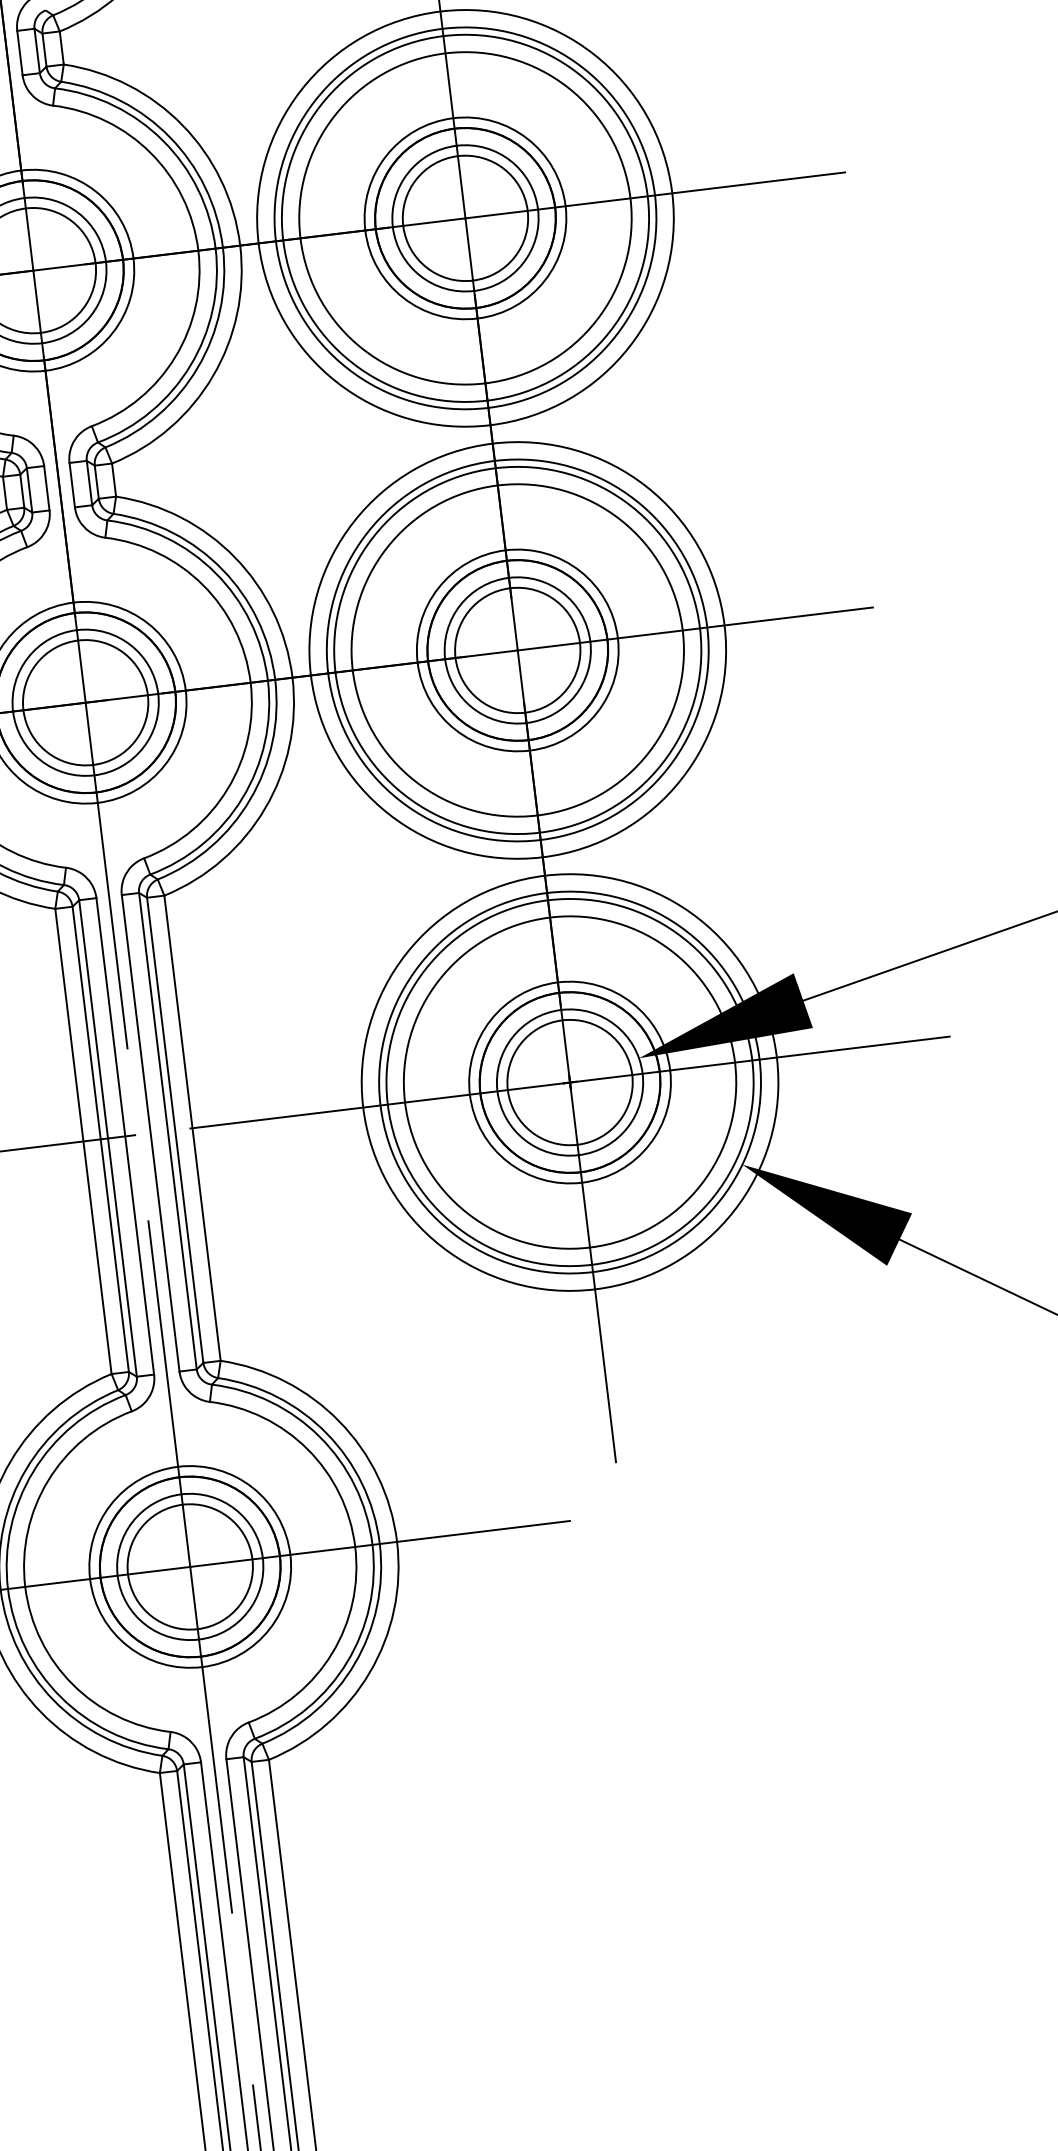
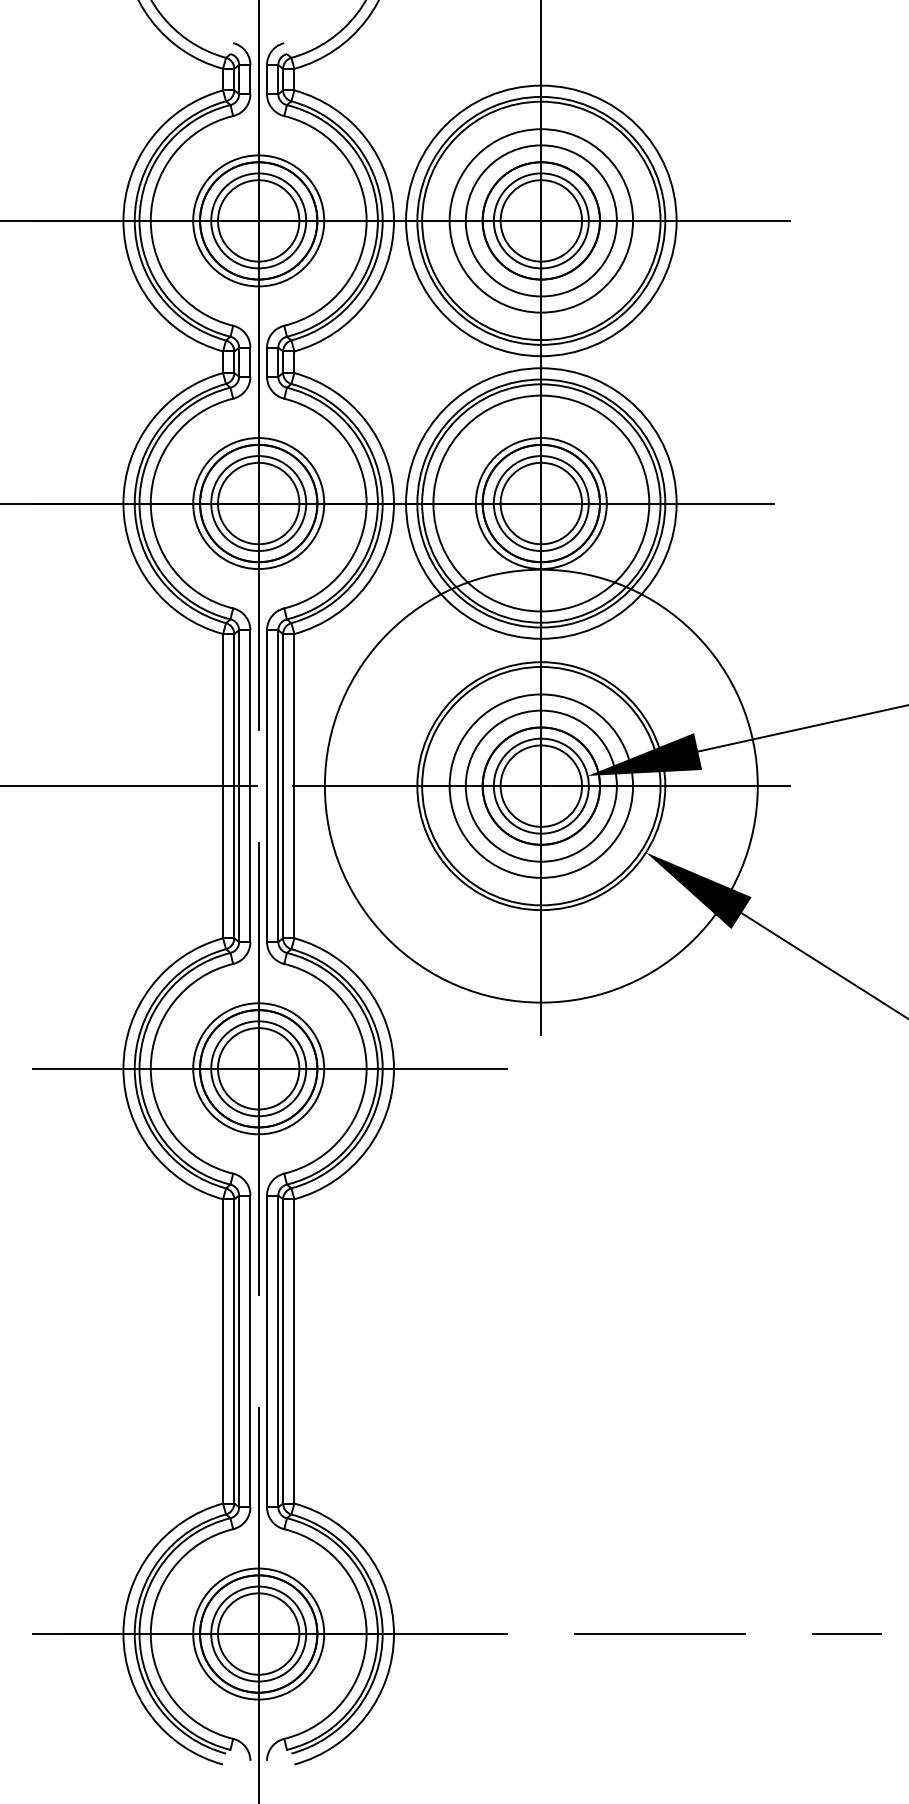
circle: (464, 217) -> (540, 220), size x1.4
circle: (465, 217) -> (541, 220), size x0.7
circle: (568, 1081) -> (540, 785), size x1.4
circle: (570, 1081) -> (541, 785), size x1.6
circle: (570, 1083) -> (541, 786), size x0.7

